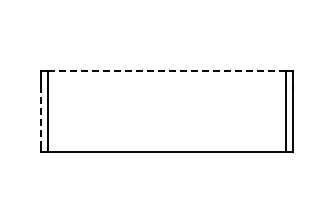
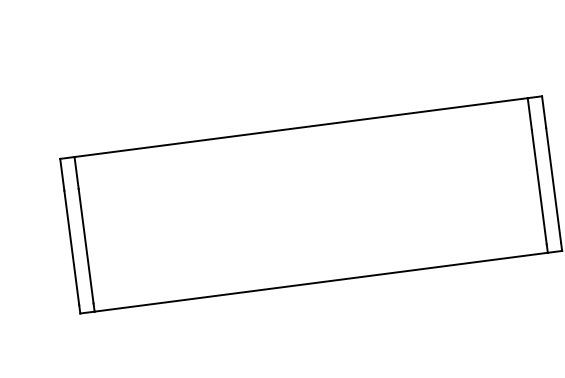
line: (167, 71) -> (302, 128), dashed -> solid
line: (40, 117) -> (71, 247), dashed -> solid

